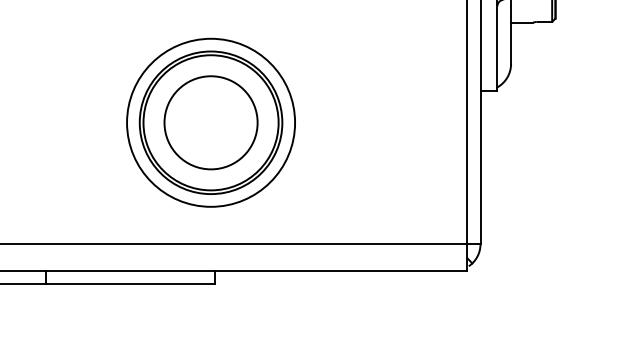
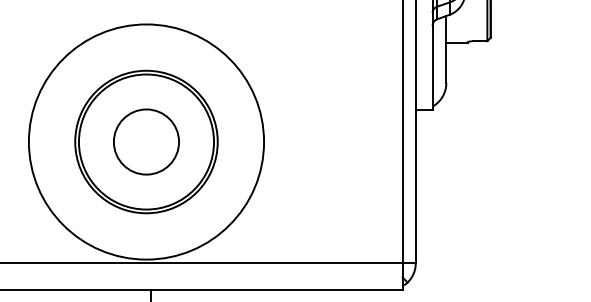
circle: (210, 122) -> (145, 141), size x0.7
circle: (211, 122) -> (146, 141), size x1.4

